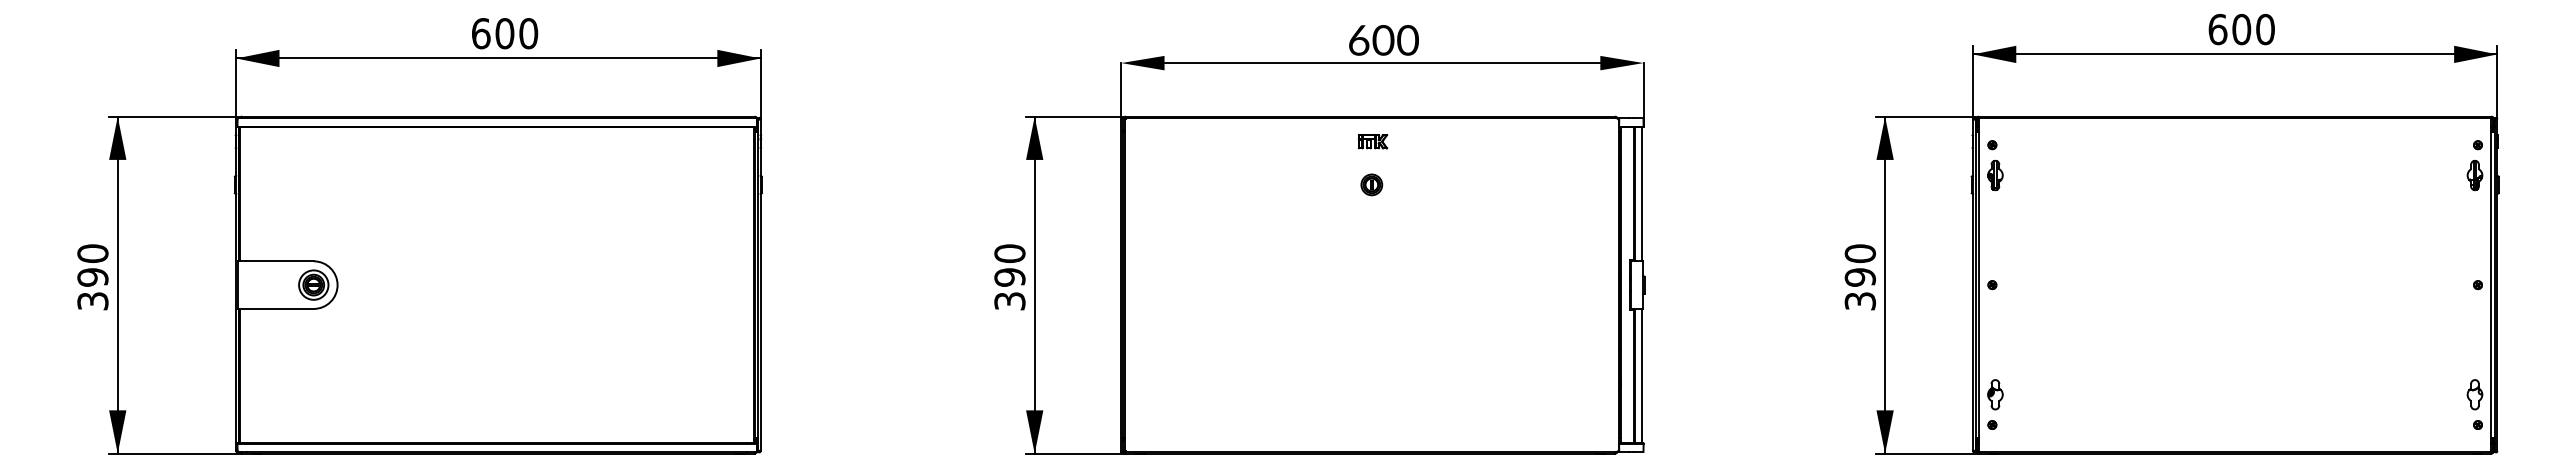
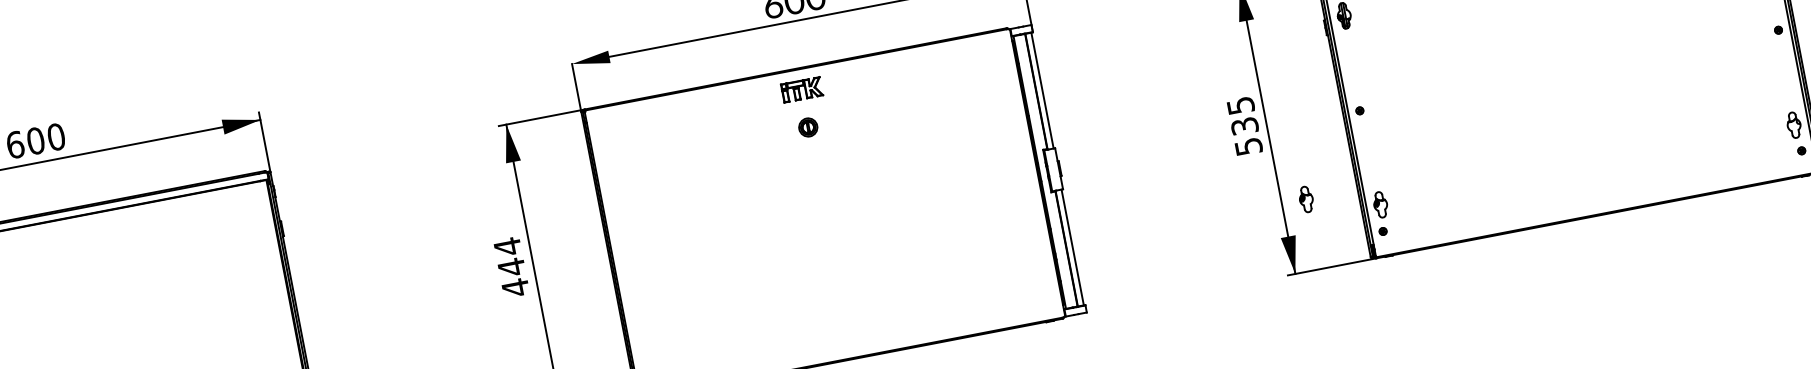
part: (1372, 141) -> (801, 89), size x1.6
text: (1860, 276) -> (1244, 125), 390 -> 535
text: (1009, 277) -> (511, 267), 390 -> 444
part: (1913, 372) -> (1306, 199), added

